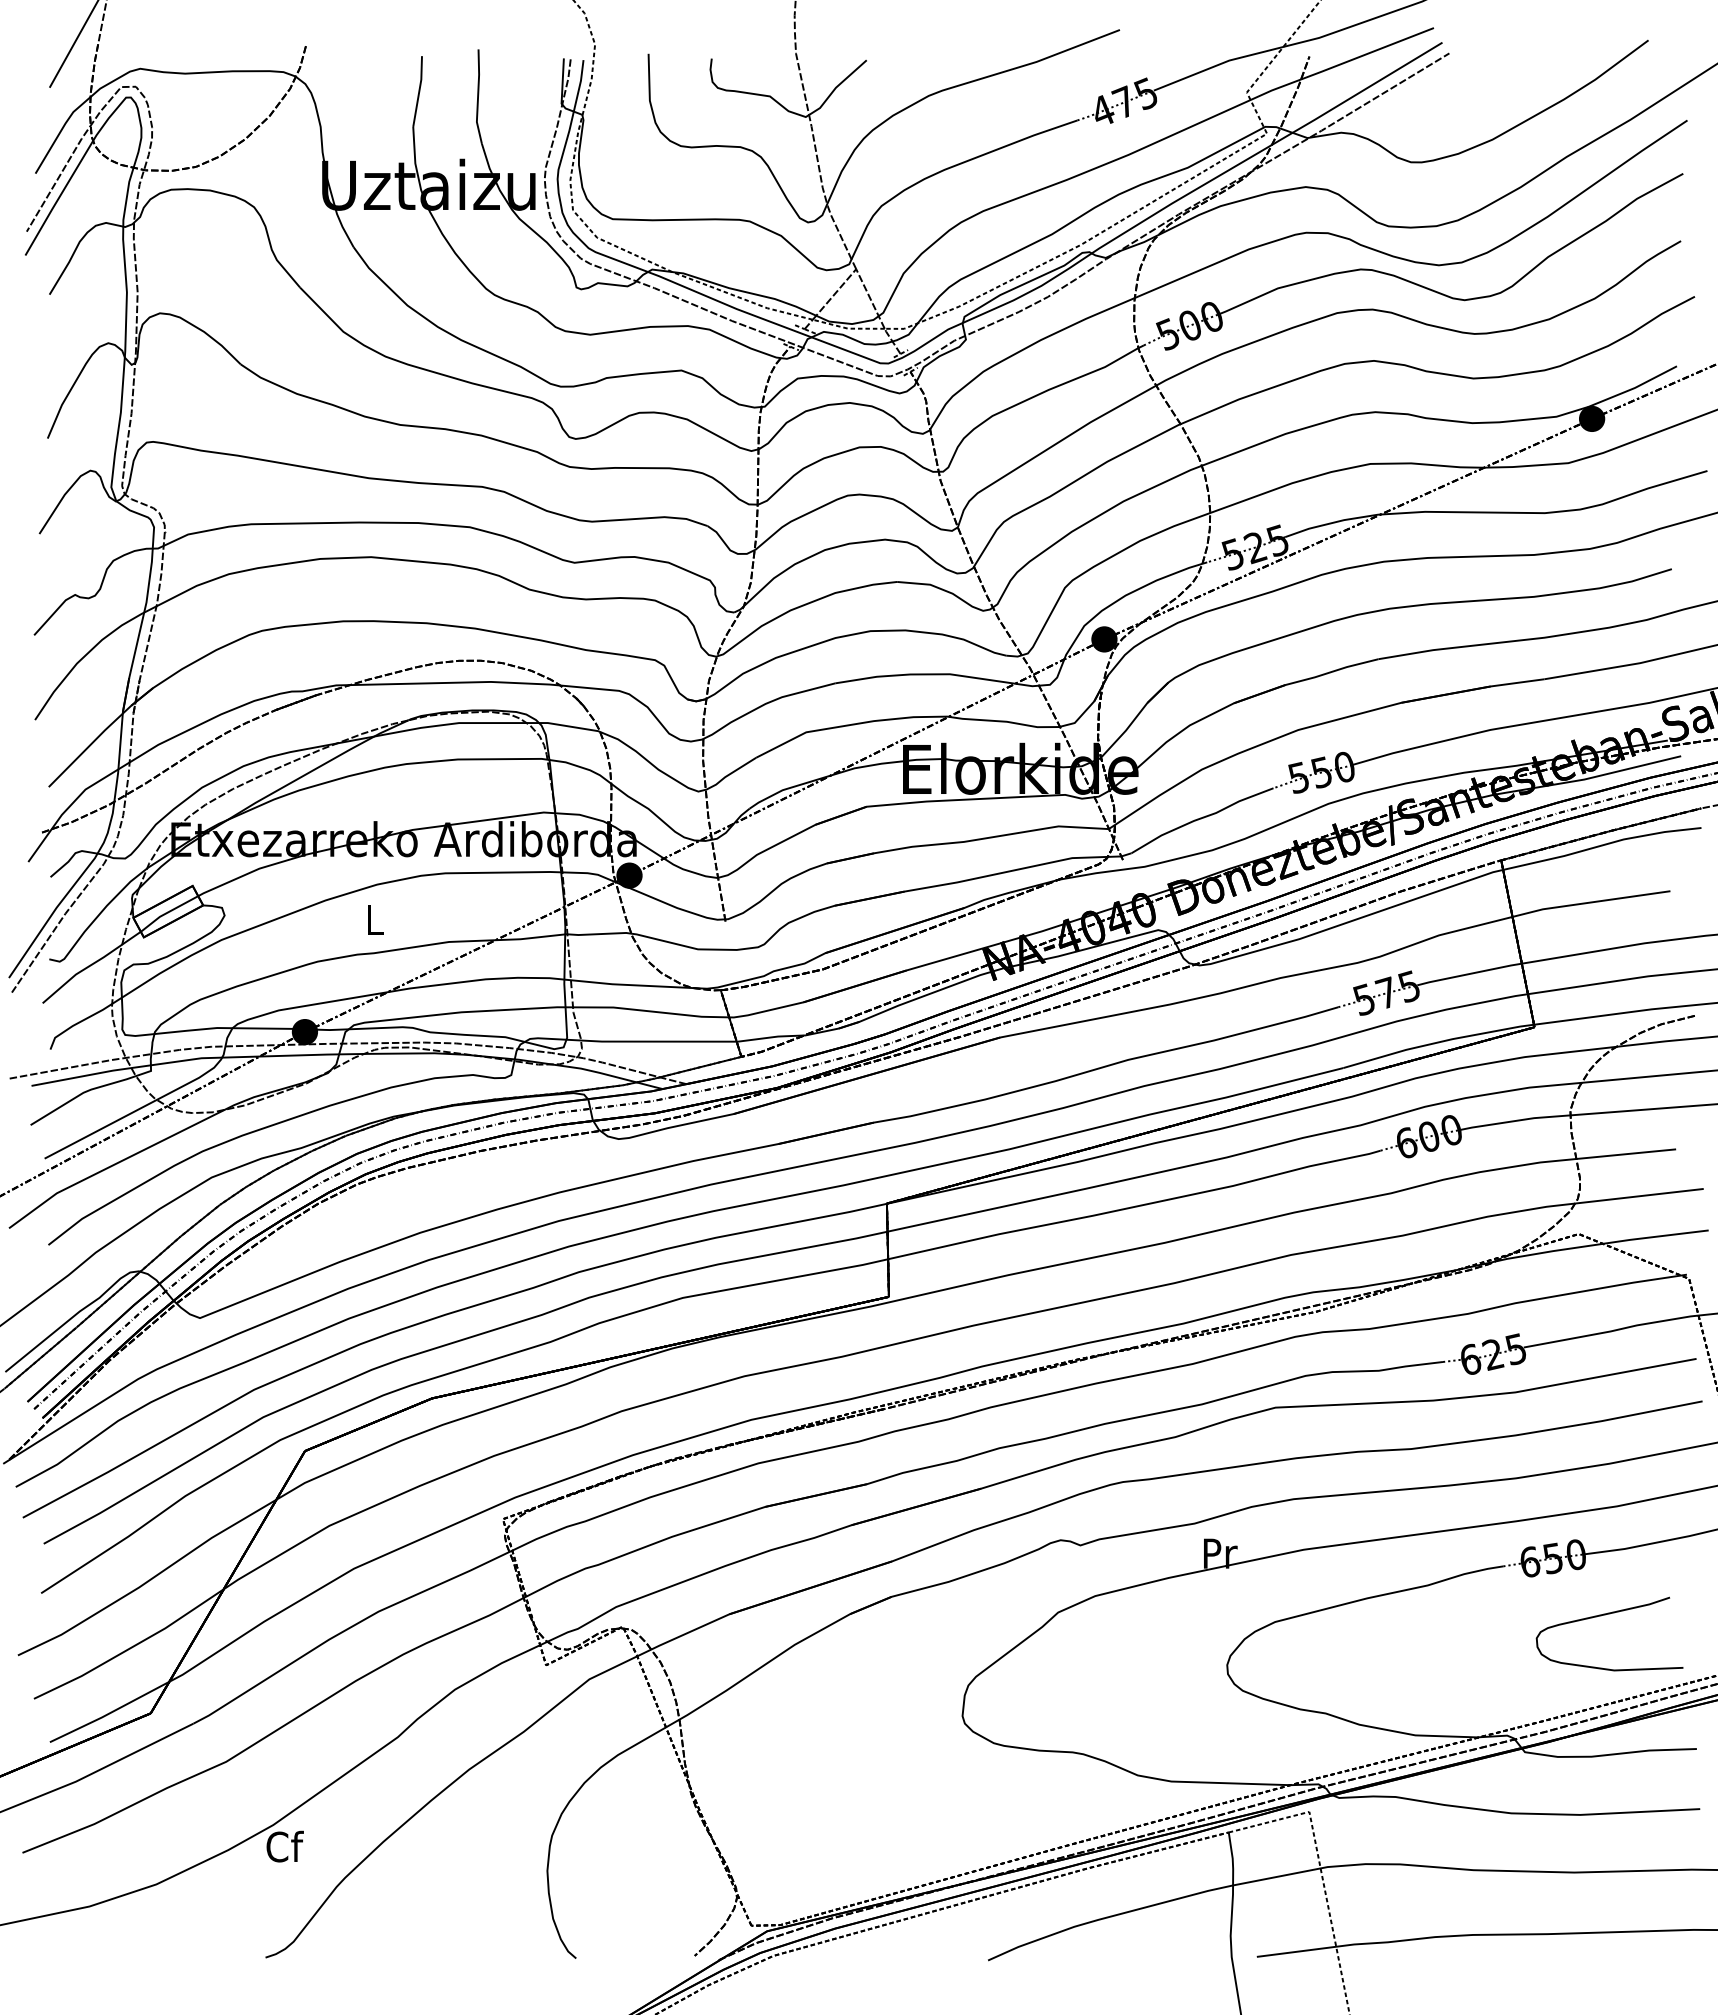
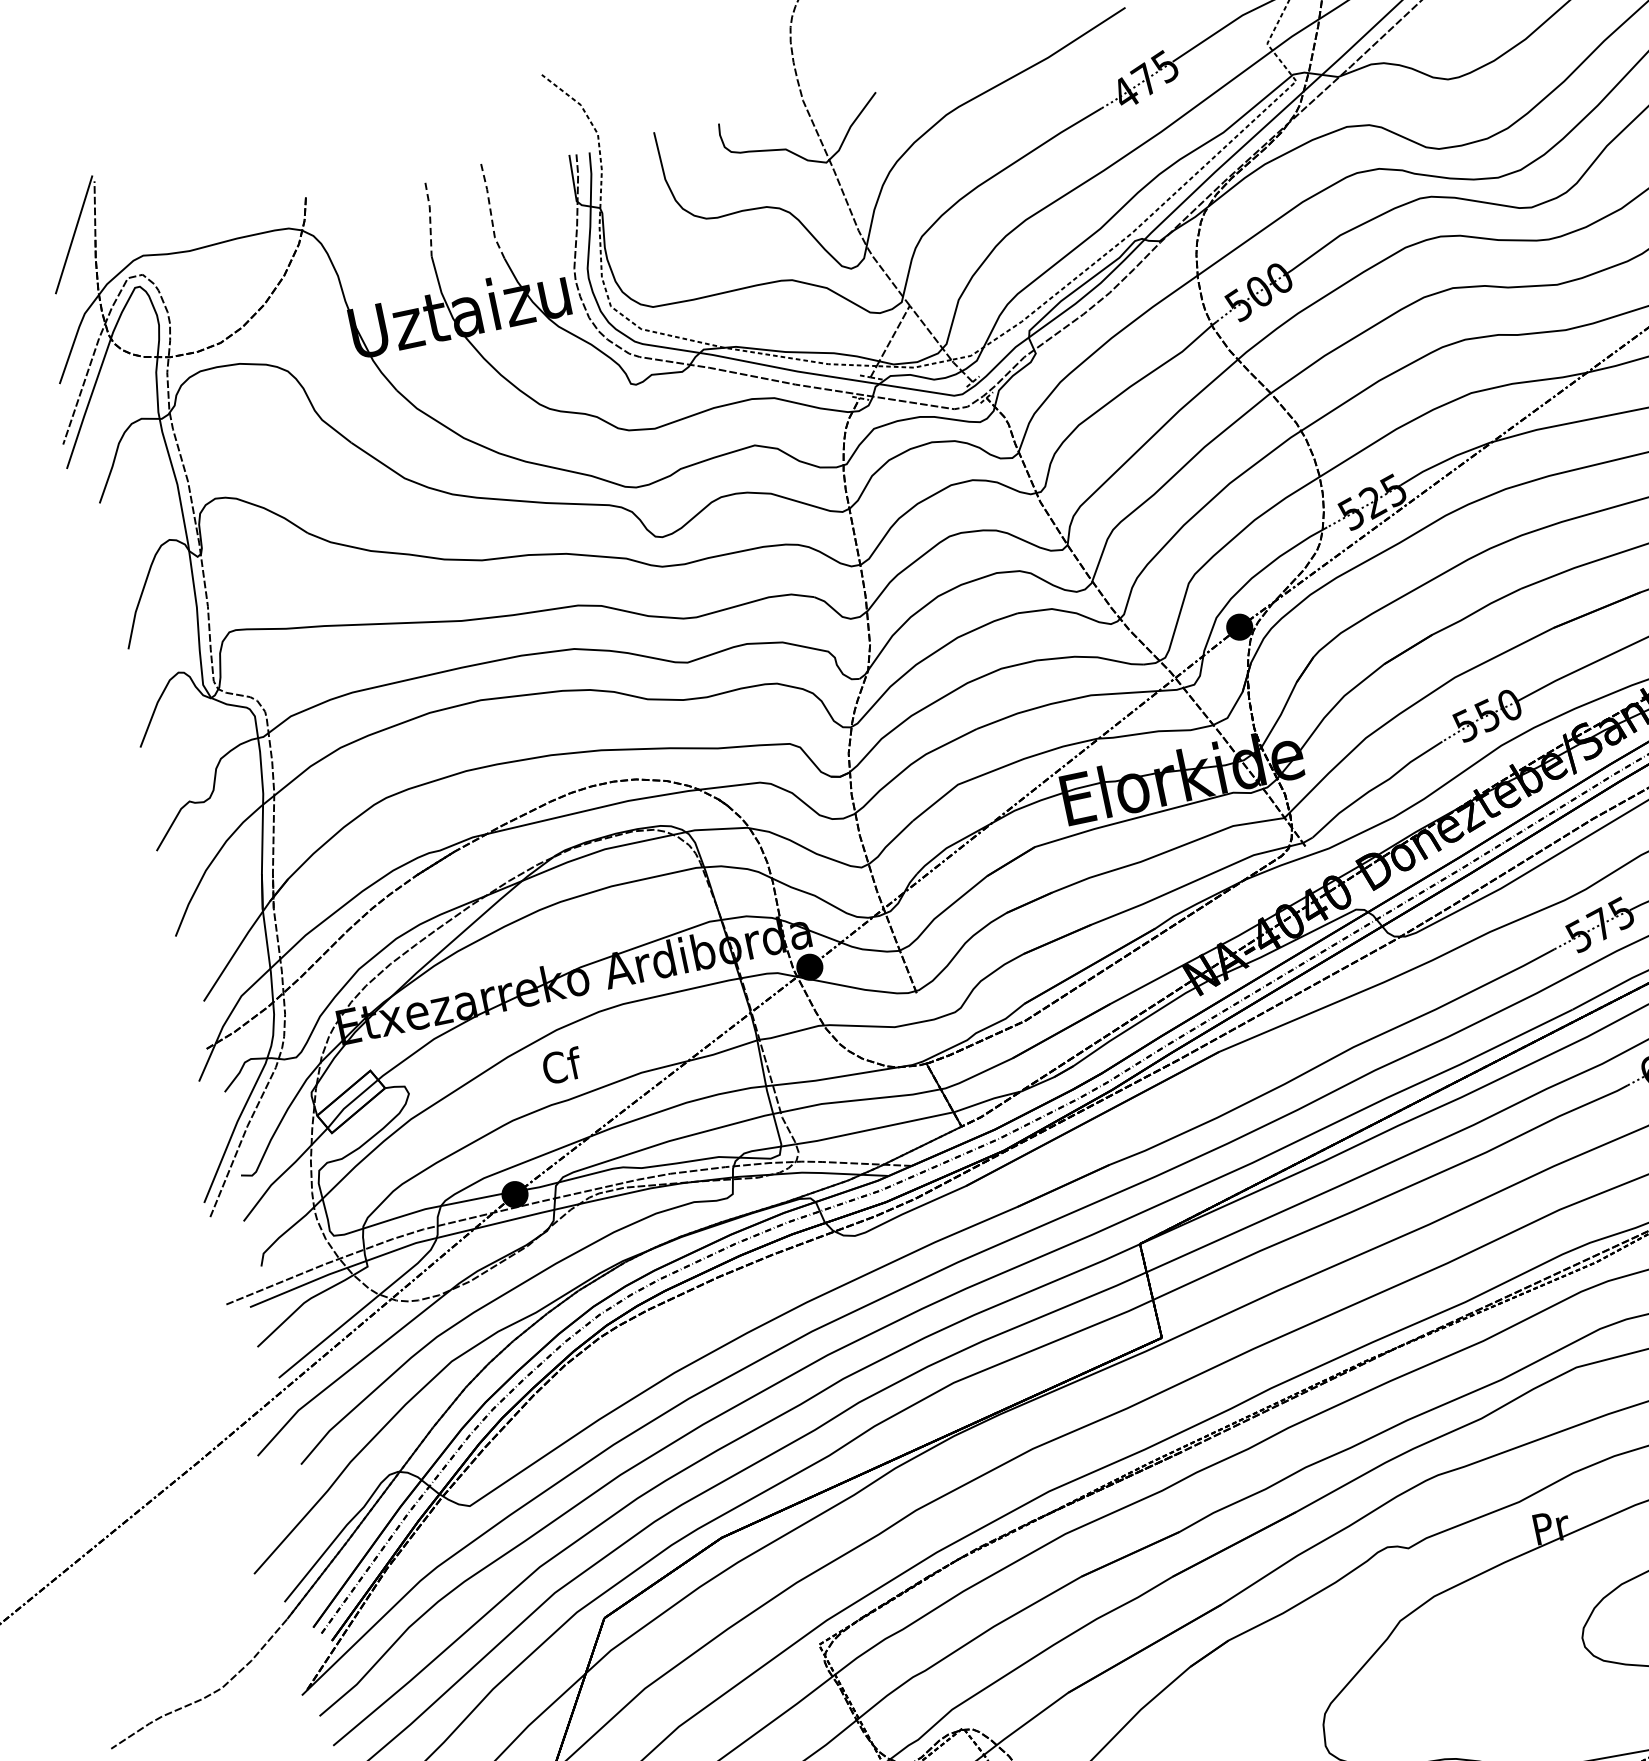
line: (419, 91) -> (430, 219), solid -> dashed
line: (478, 97) -> (491, 212), solid -> dashed
text: (375, 919) -> (562, 1065), L -> Cf

